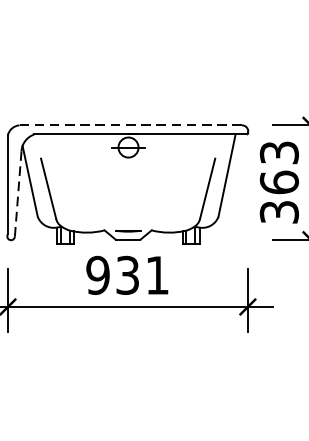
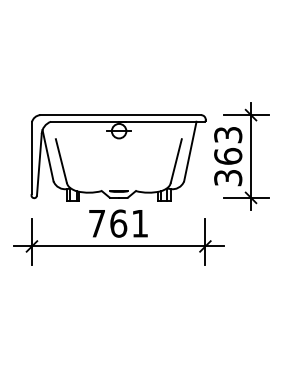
line: (130, 125) -> (120, 115), dashed -> solid
line: (18, 193) -> (39, 164), dashed -> solid
text: (112, 275) -> (107, 223), 931 -> 761

